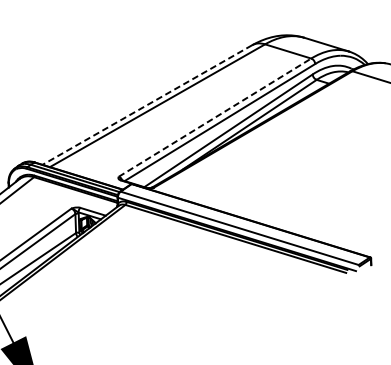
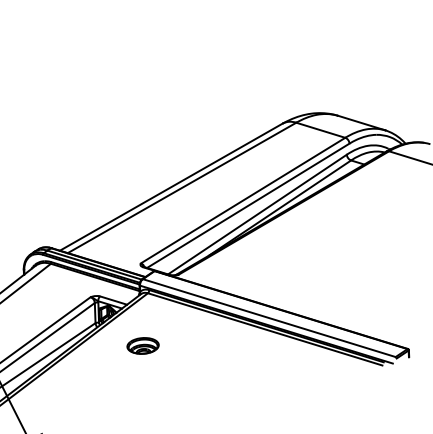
line: (146, 105) -> (170, 187), dashed -> solid
line: (215, 117) -> (243, 200), dashed -> solid
part: (120, 254) -> (142, 345), added

